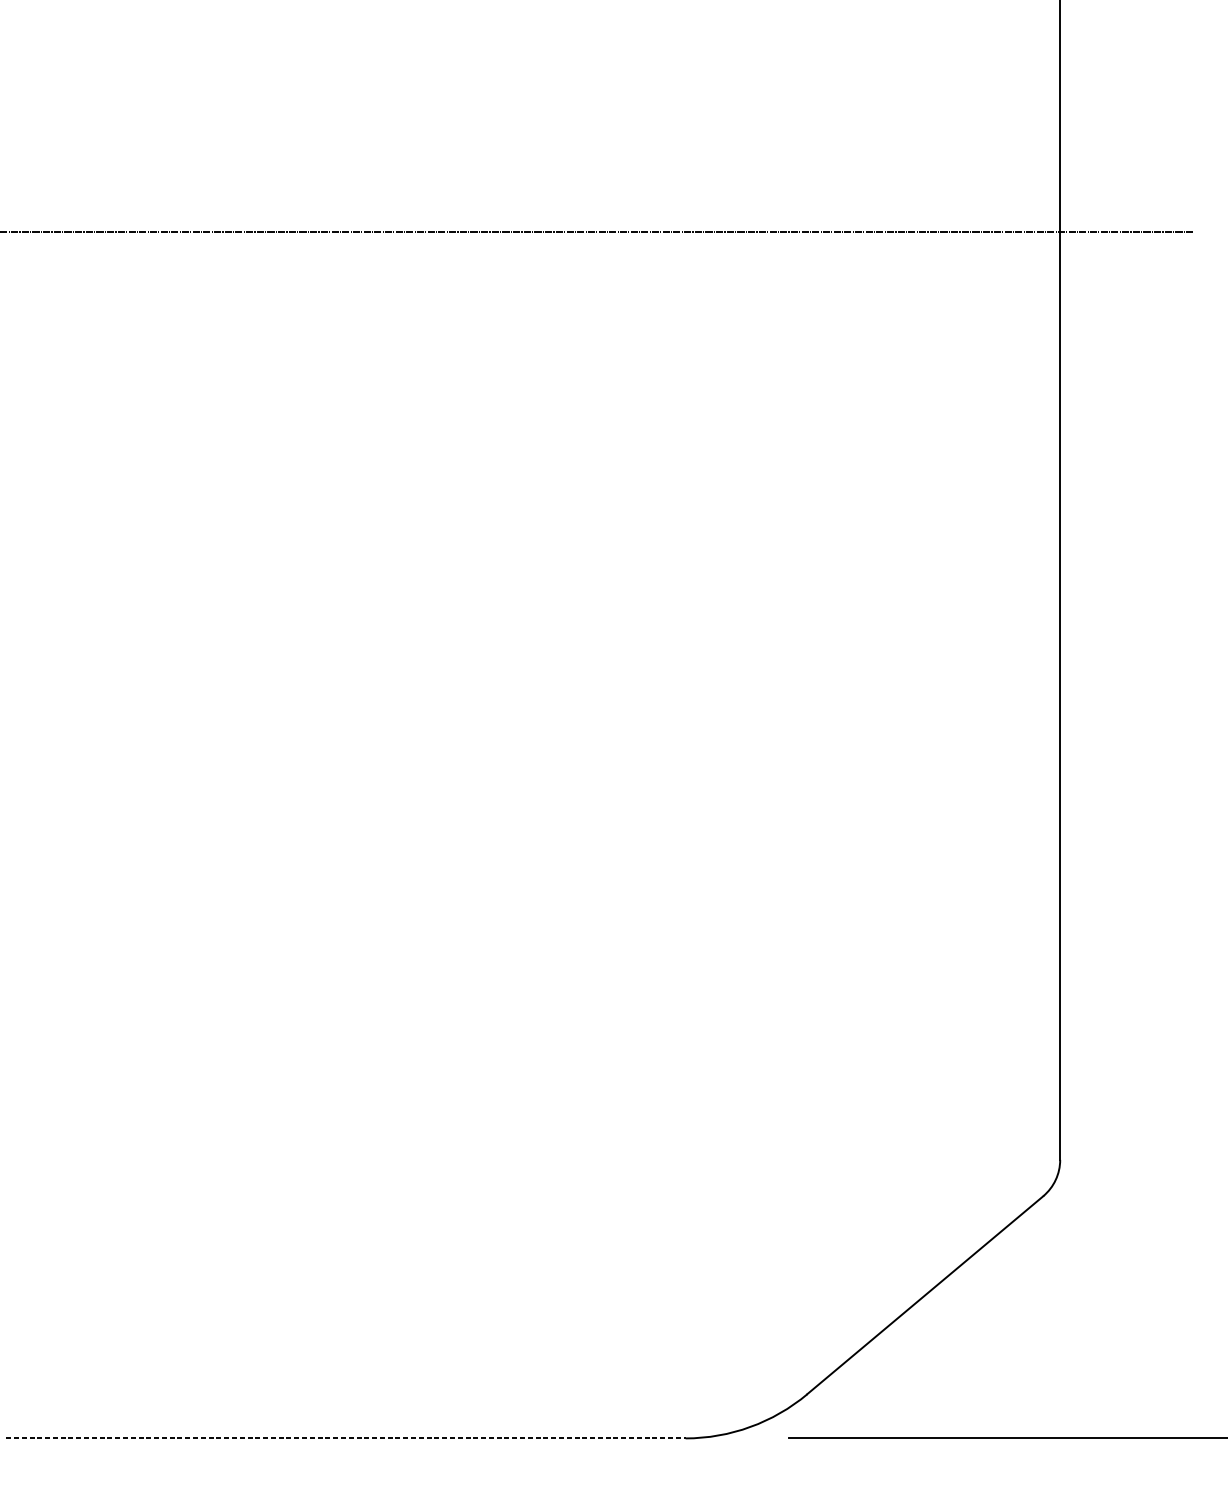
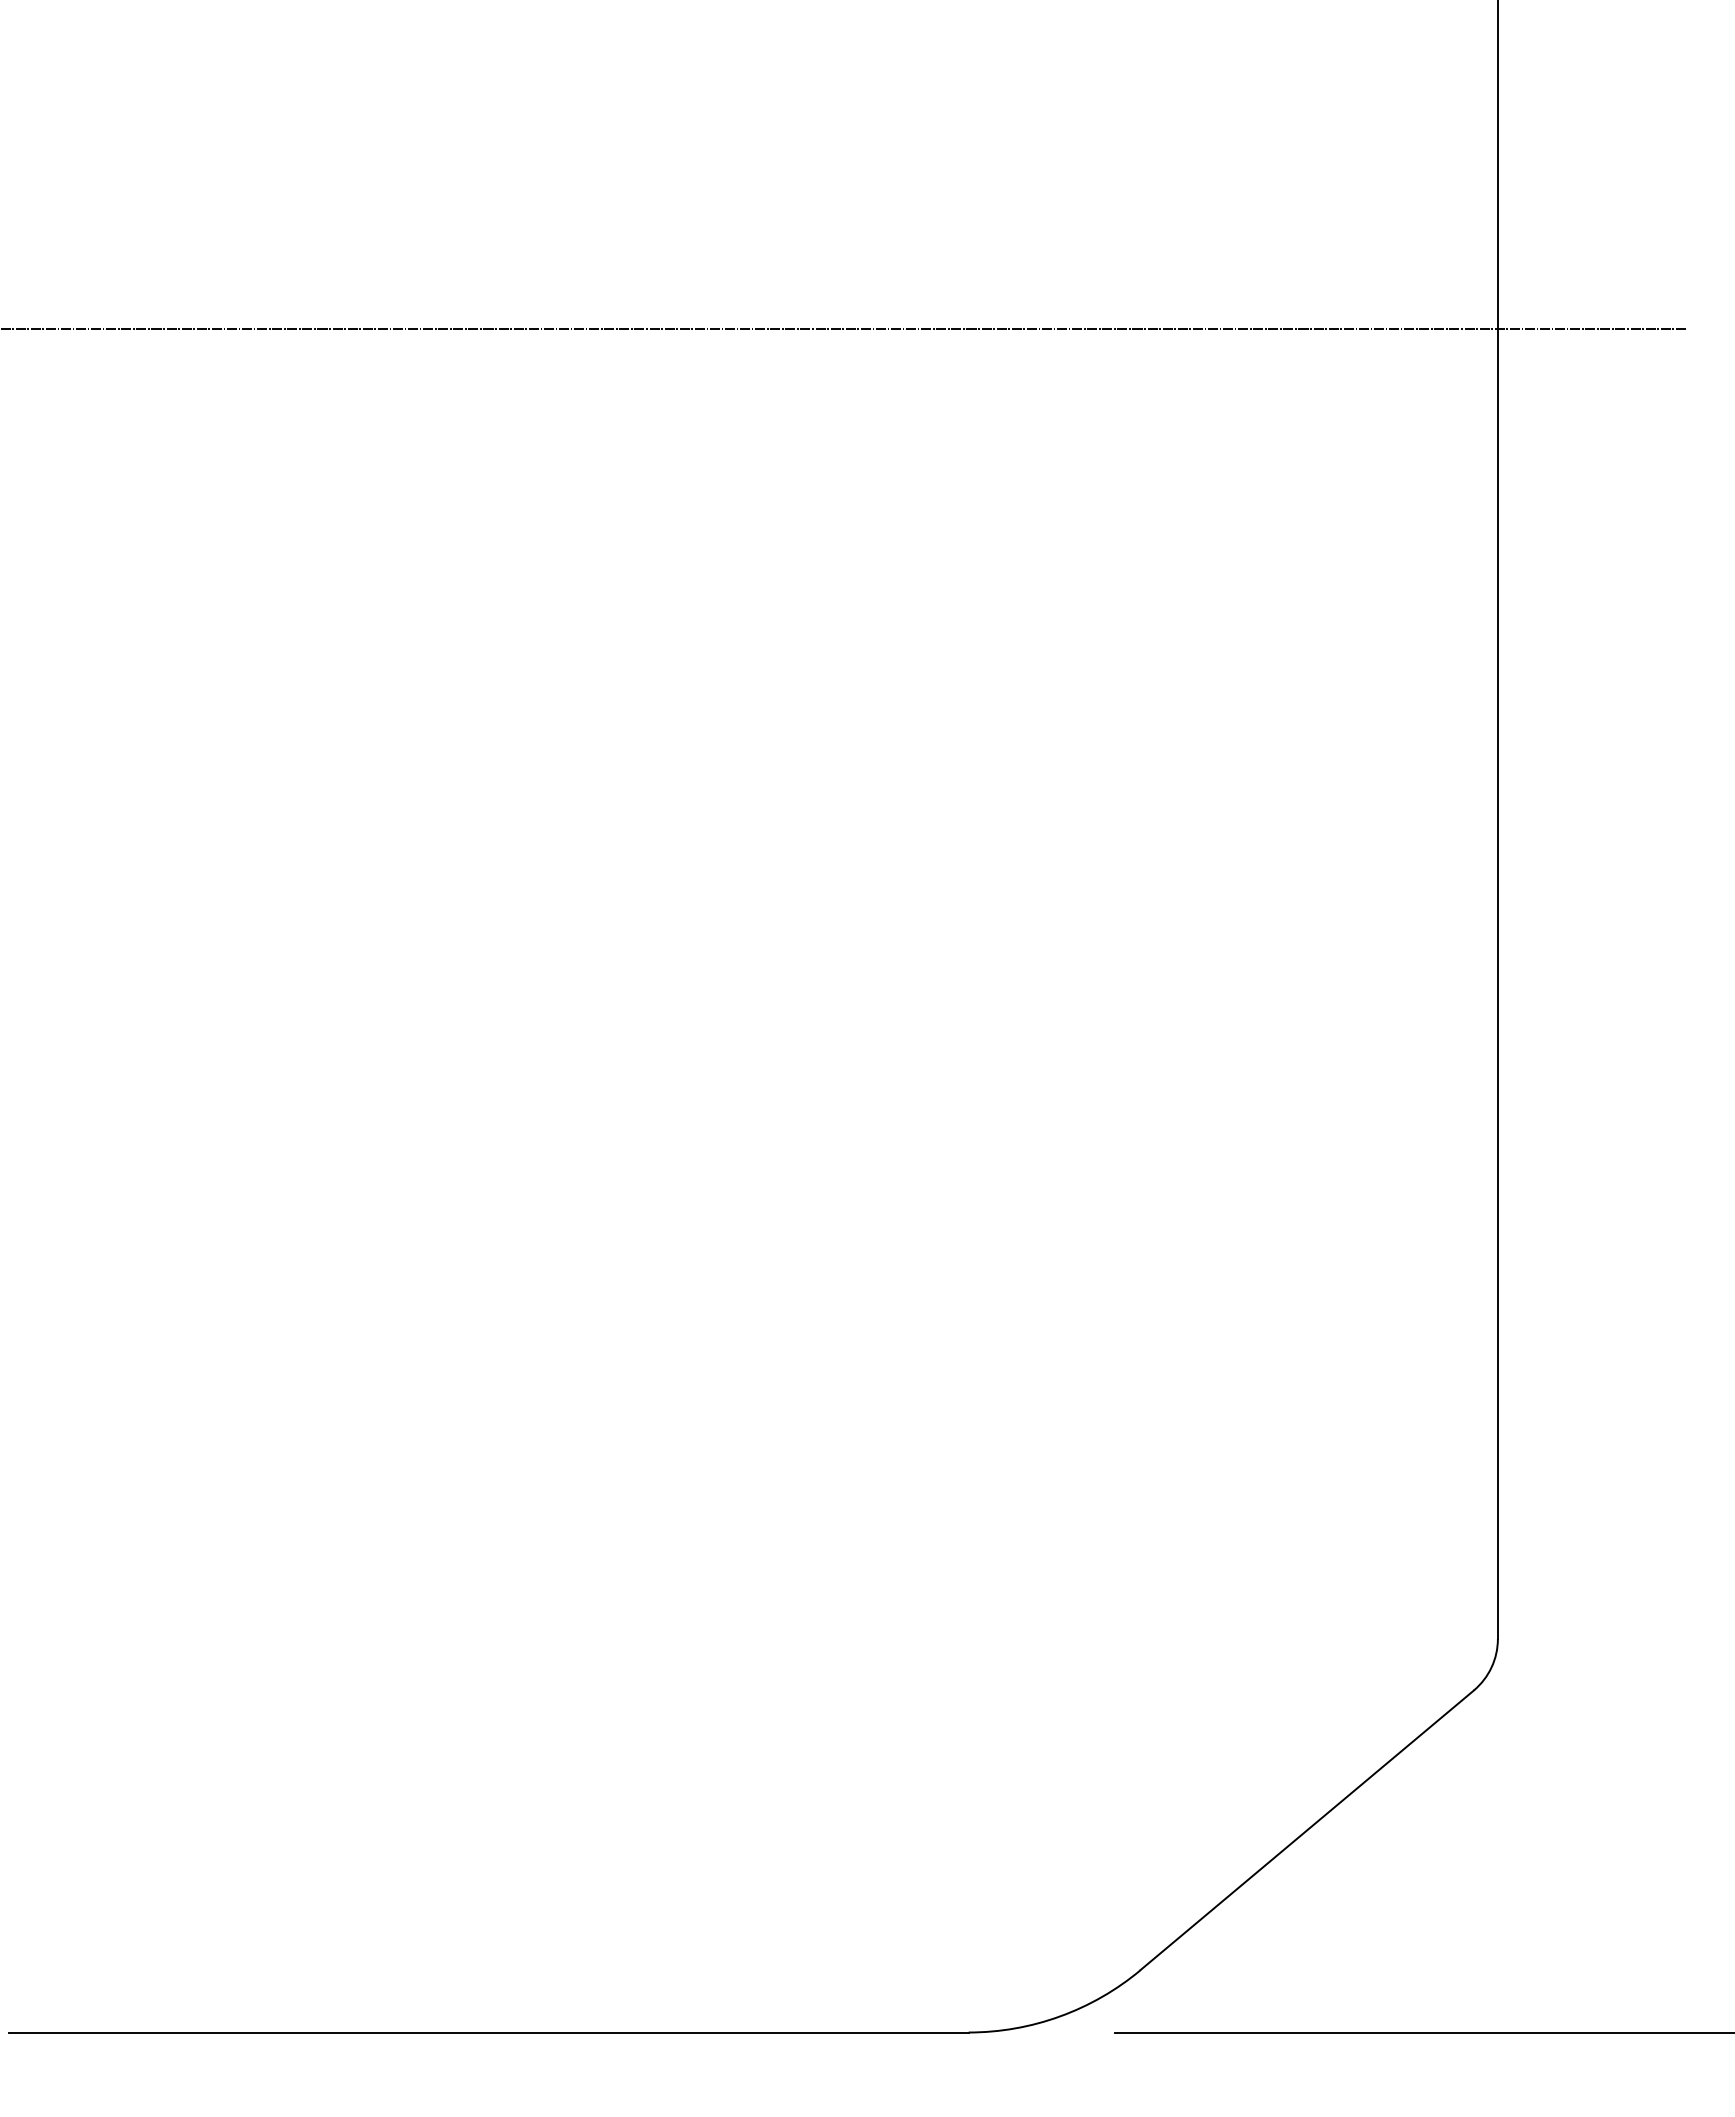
line: (345, 1438) -> (488, 2032), dashed -> solid

